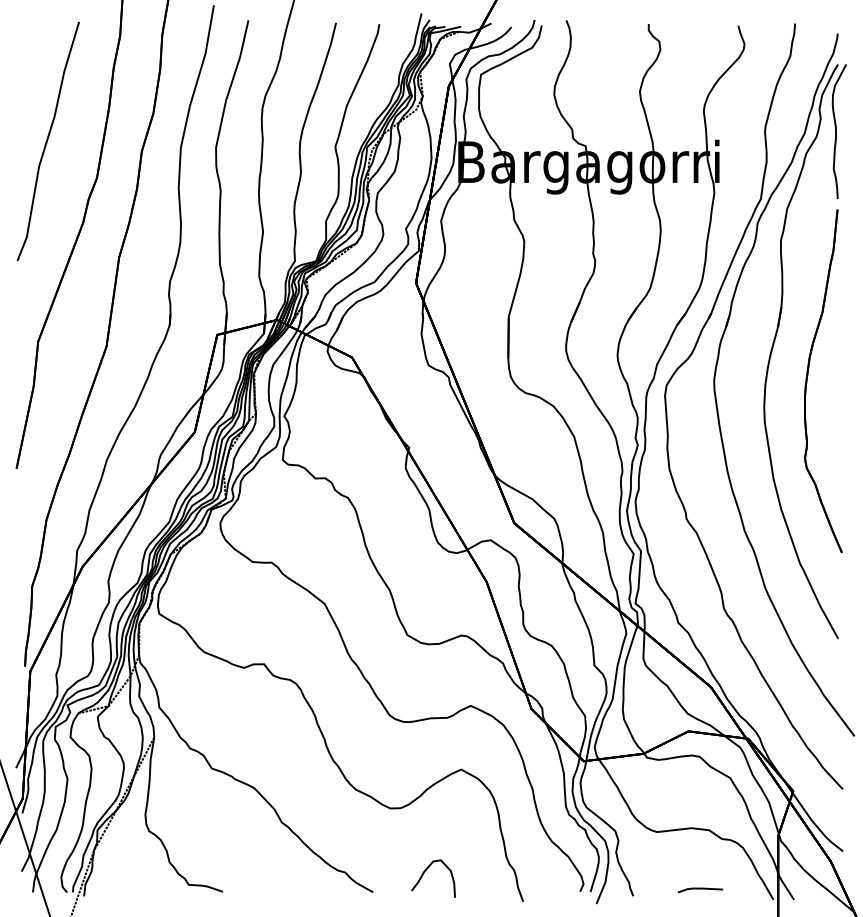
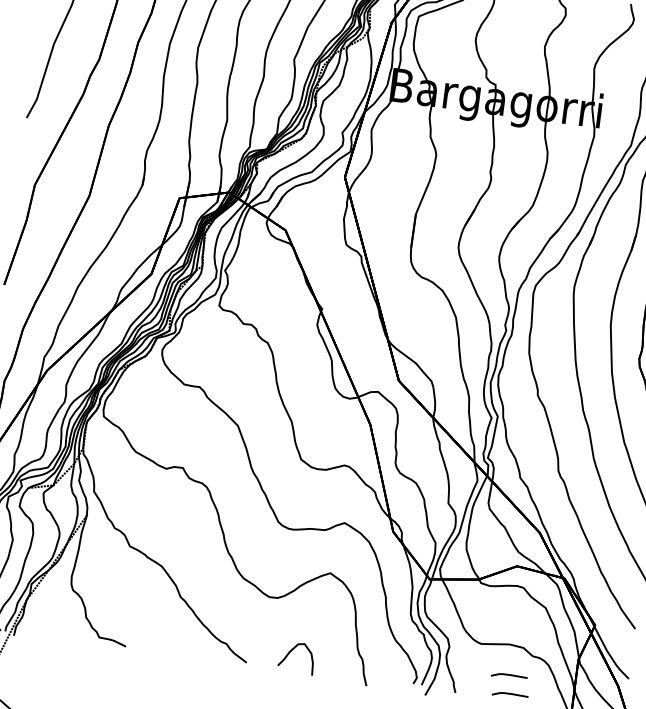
line: (696, 866) -> (509, 675), added

